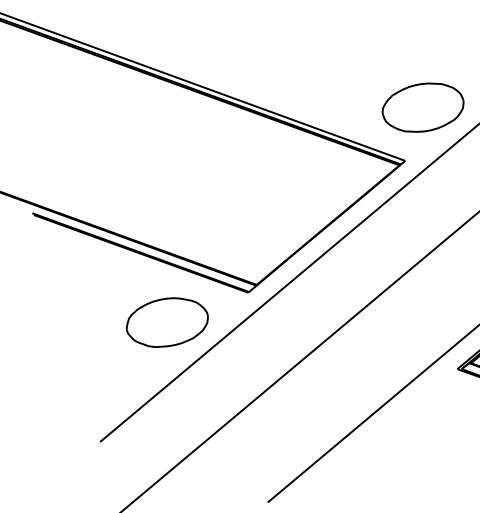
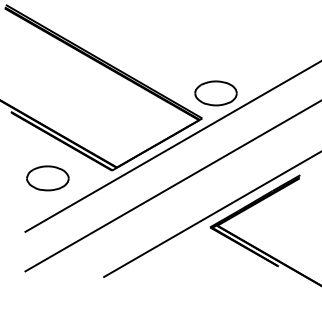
part: (166, 322) -> (47, 178), moved

